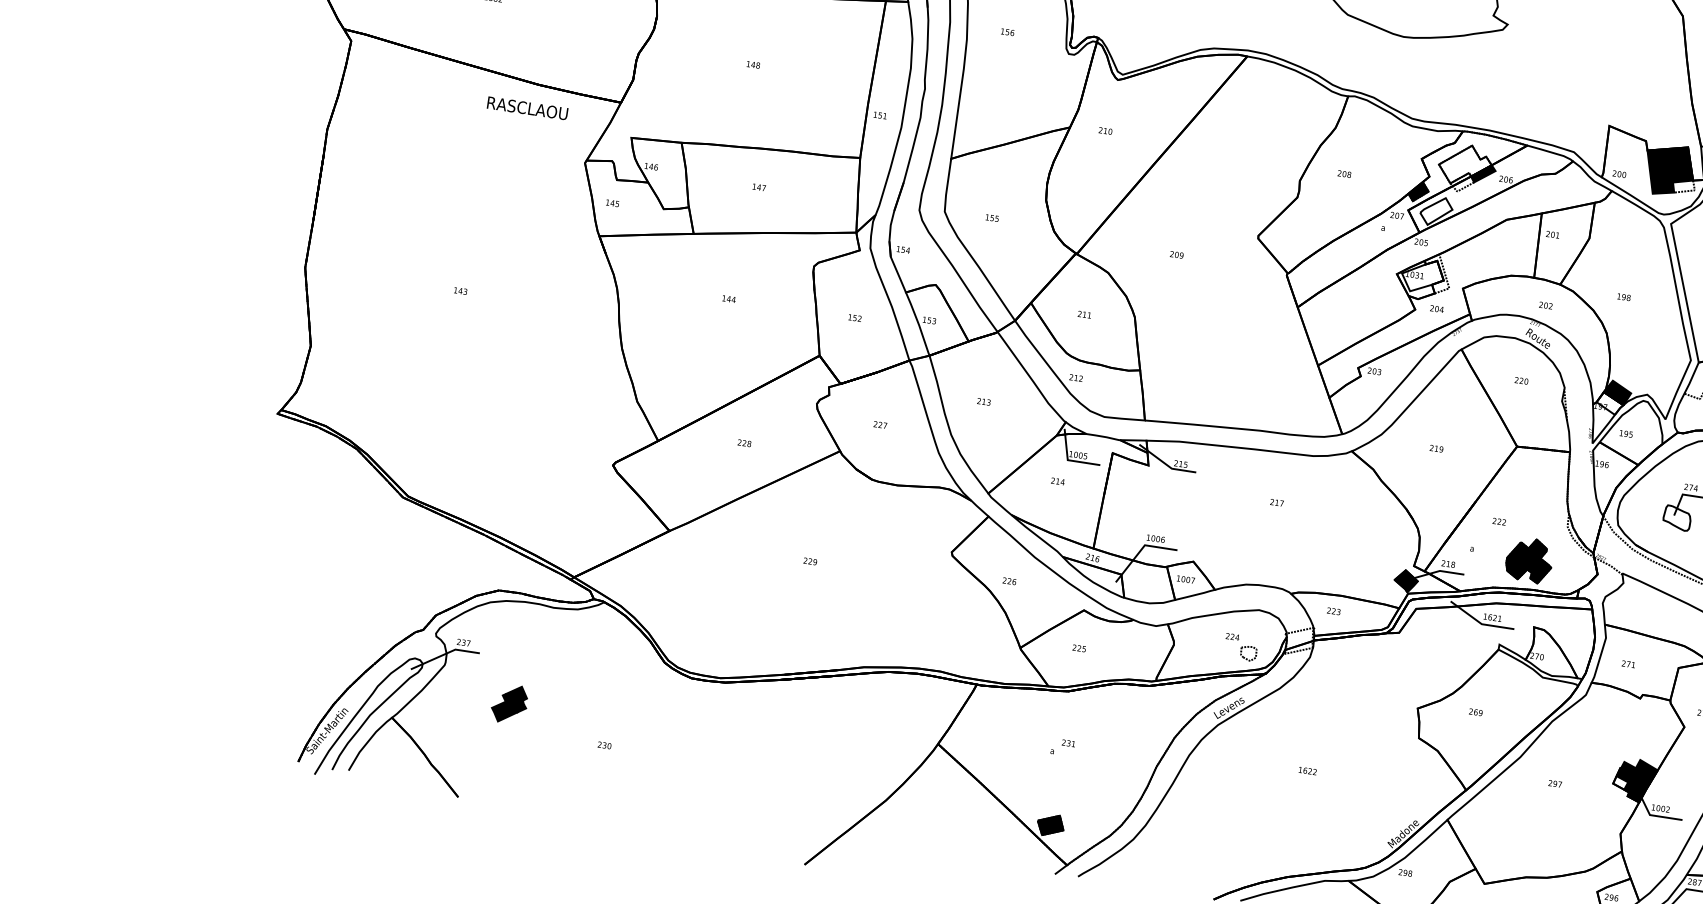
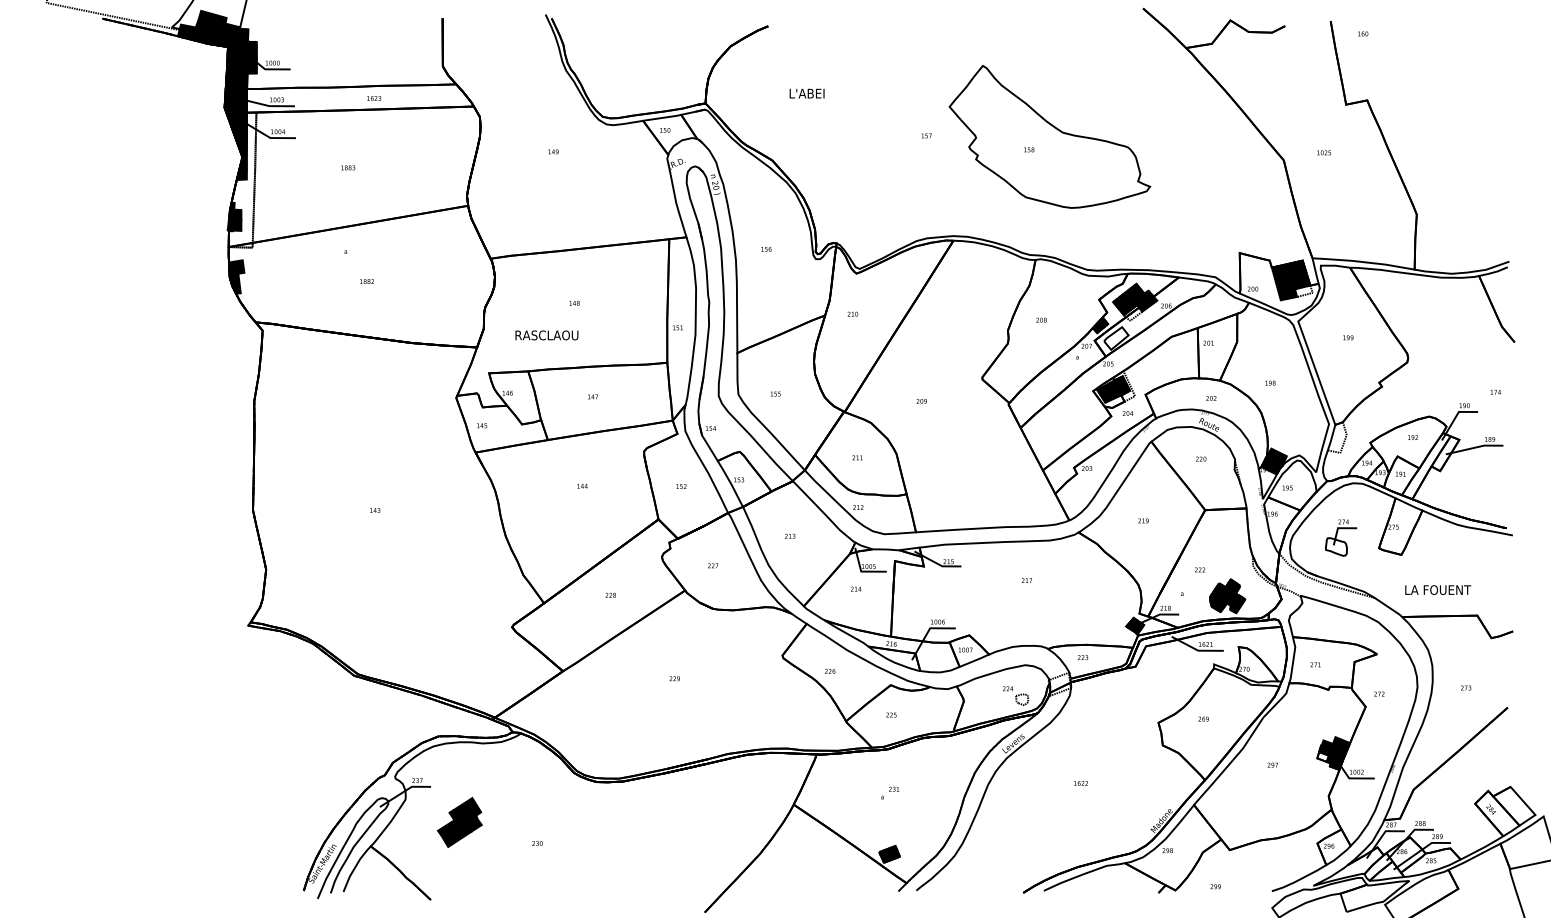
text: (527, 108) -> (546, 335), moved
fill: (1465, 165) -> (1133, 299), added
fill: (1423, 275) -> (1113, 389), added
fill: (1609, 403) -> (1271, 466), added
part: (509, 704) -> (459, 822), size x1.67

